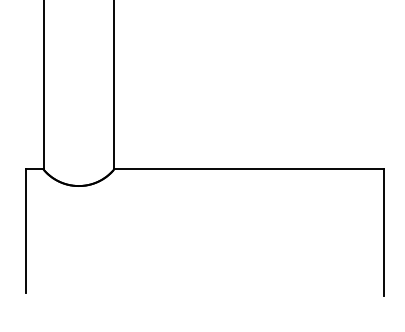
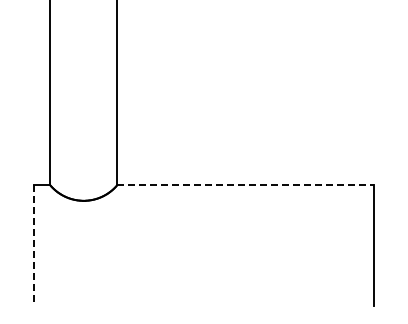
line: (249, 169) -> (246, 185), solid -> dashed
line: (26, 231) -> (33, 244), solid -> dashed

